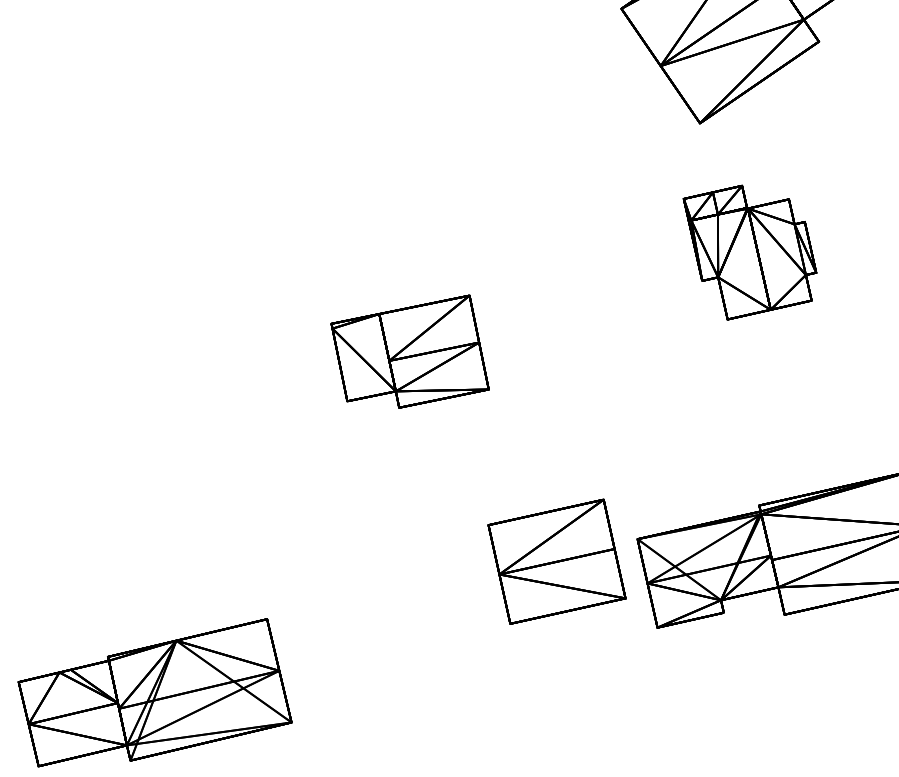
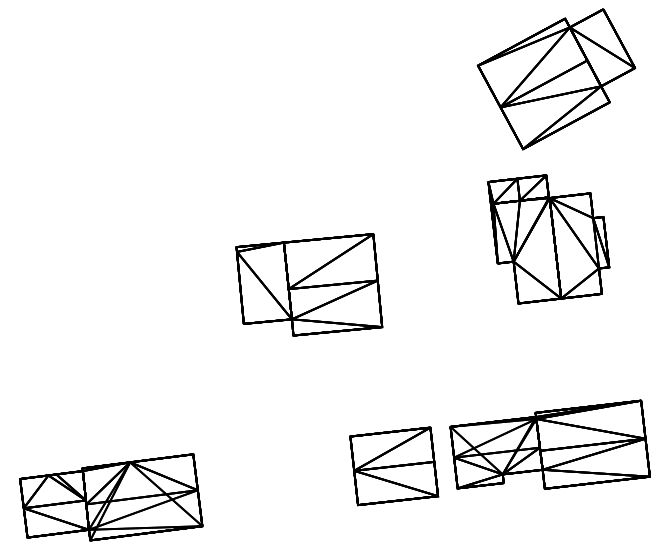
part: (751, 250) -> (548, 239), size x1.43
part: (409, 353) -> (309, 284), size x1.43
part: (557, 561) -> (394, 466), moved

